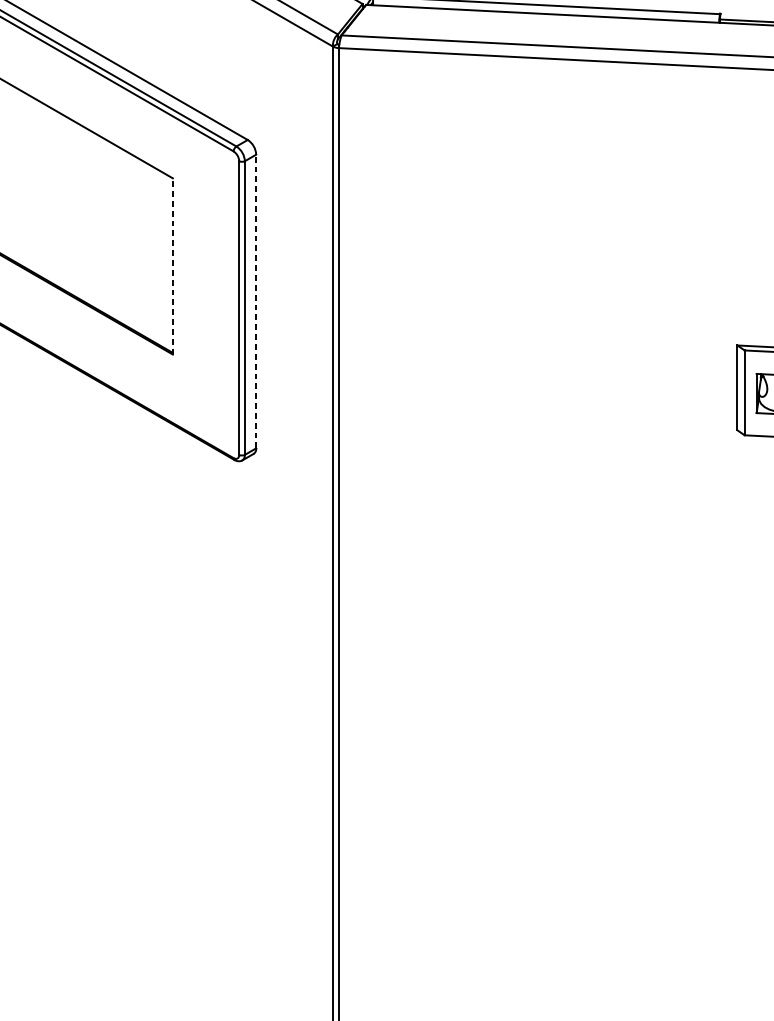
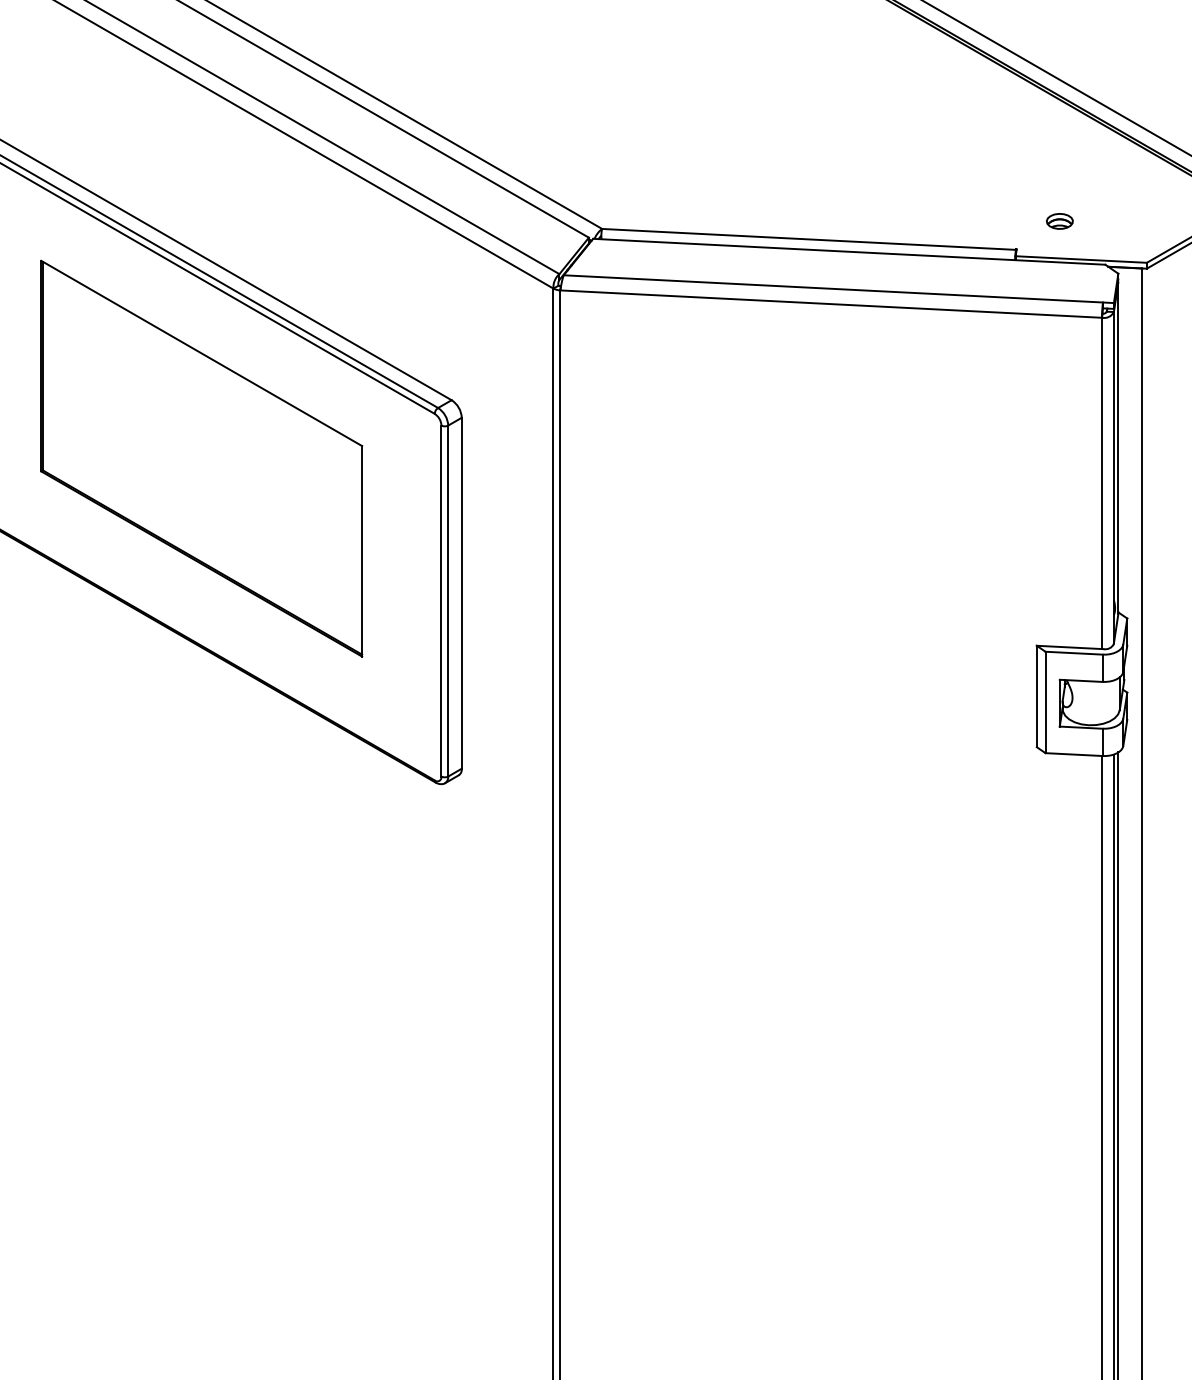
line: (173, 265) -> (362, 550), dashed -> solid
line: (255, 300) -> (461, 592), dashed -> solid

